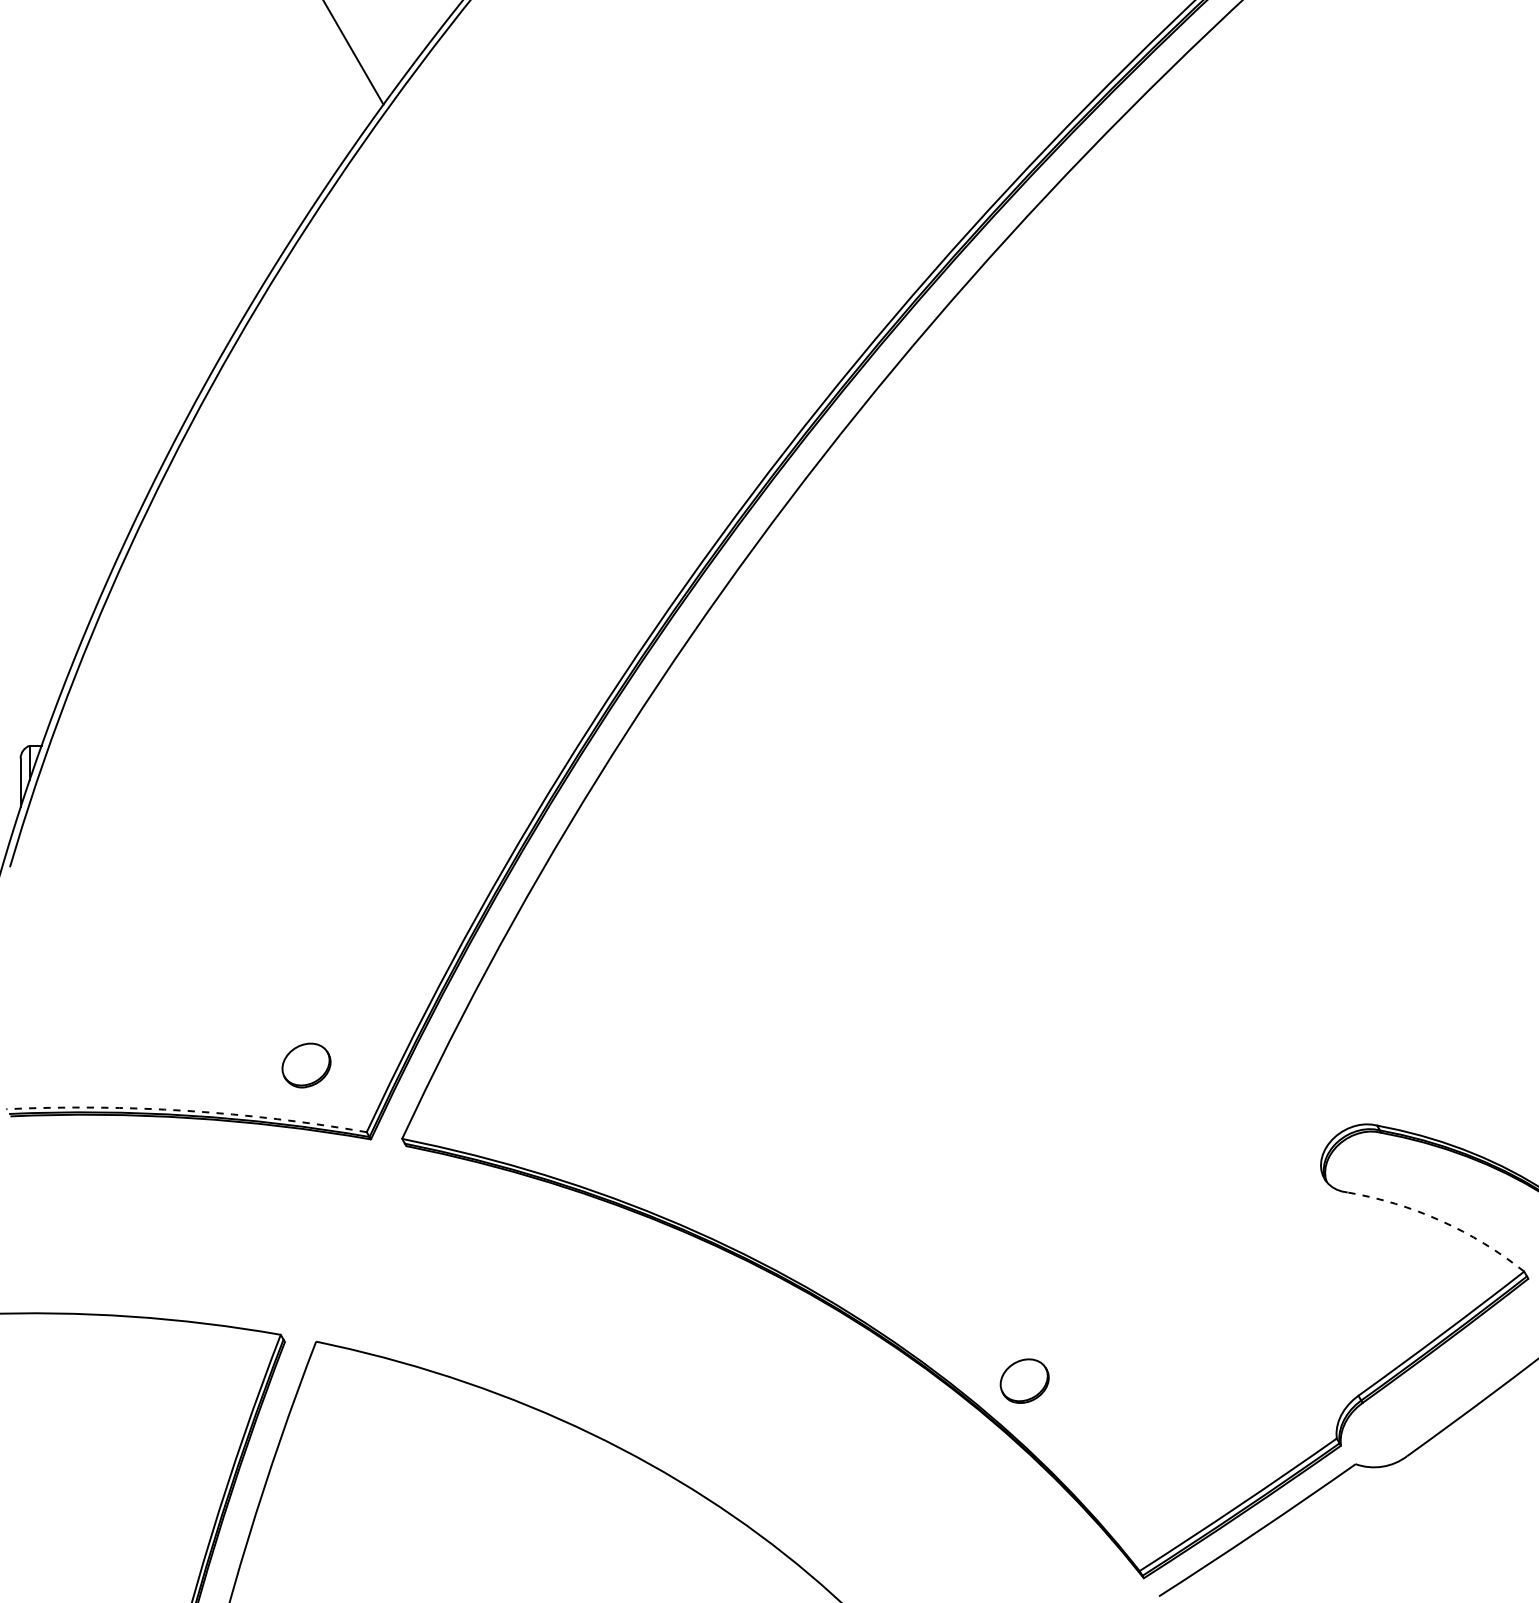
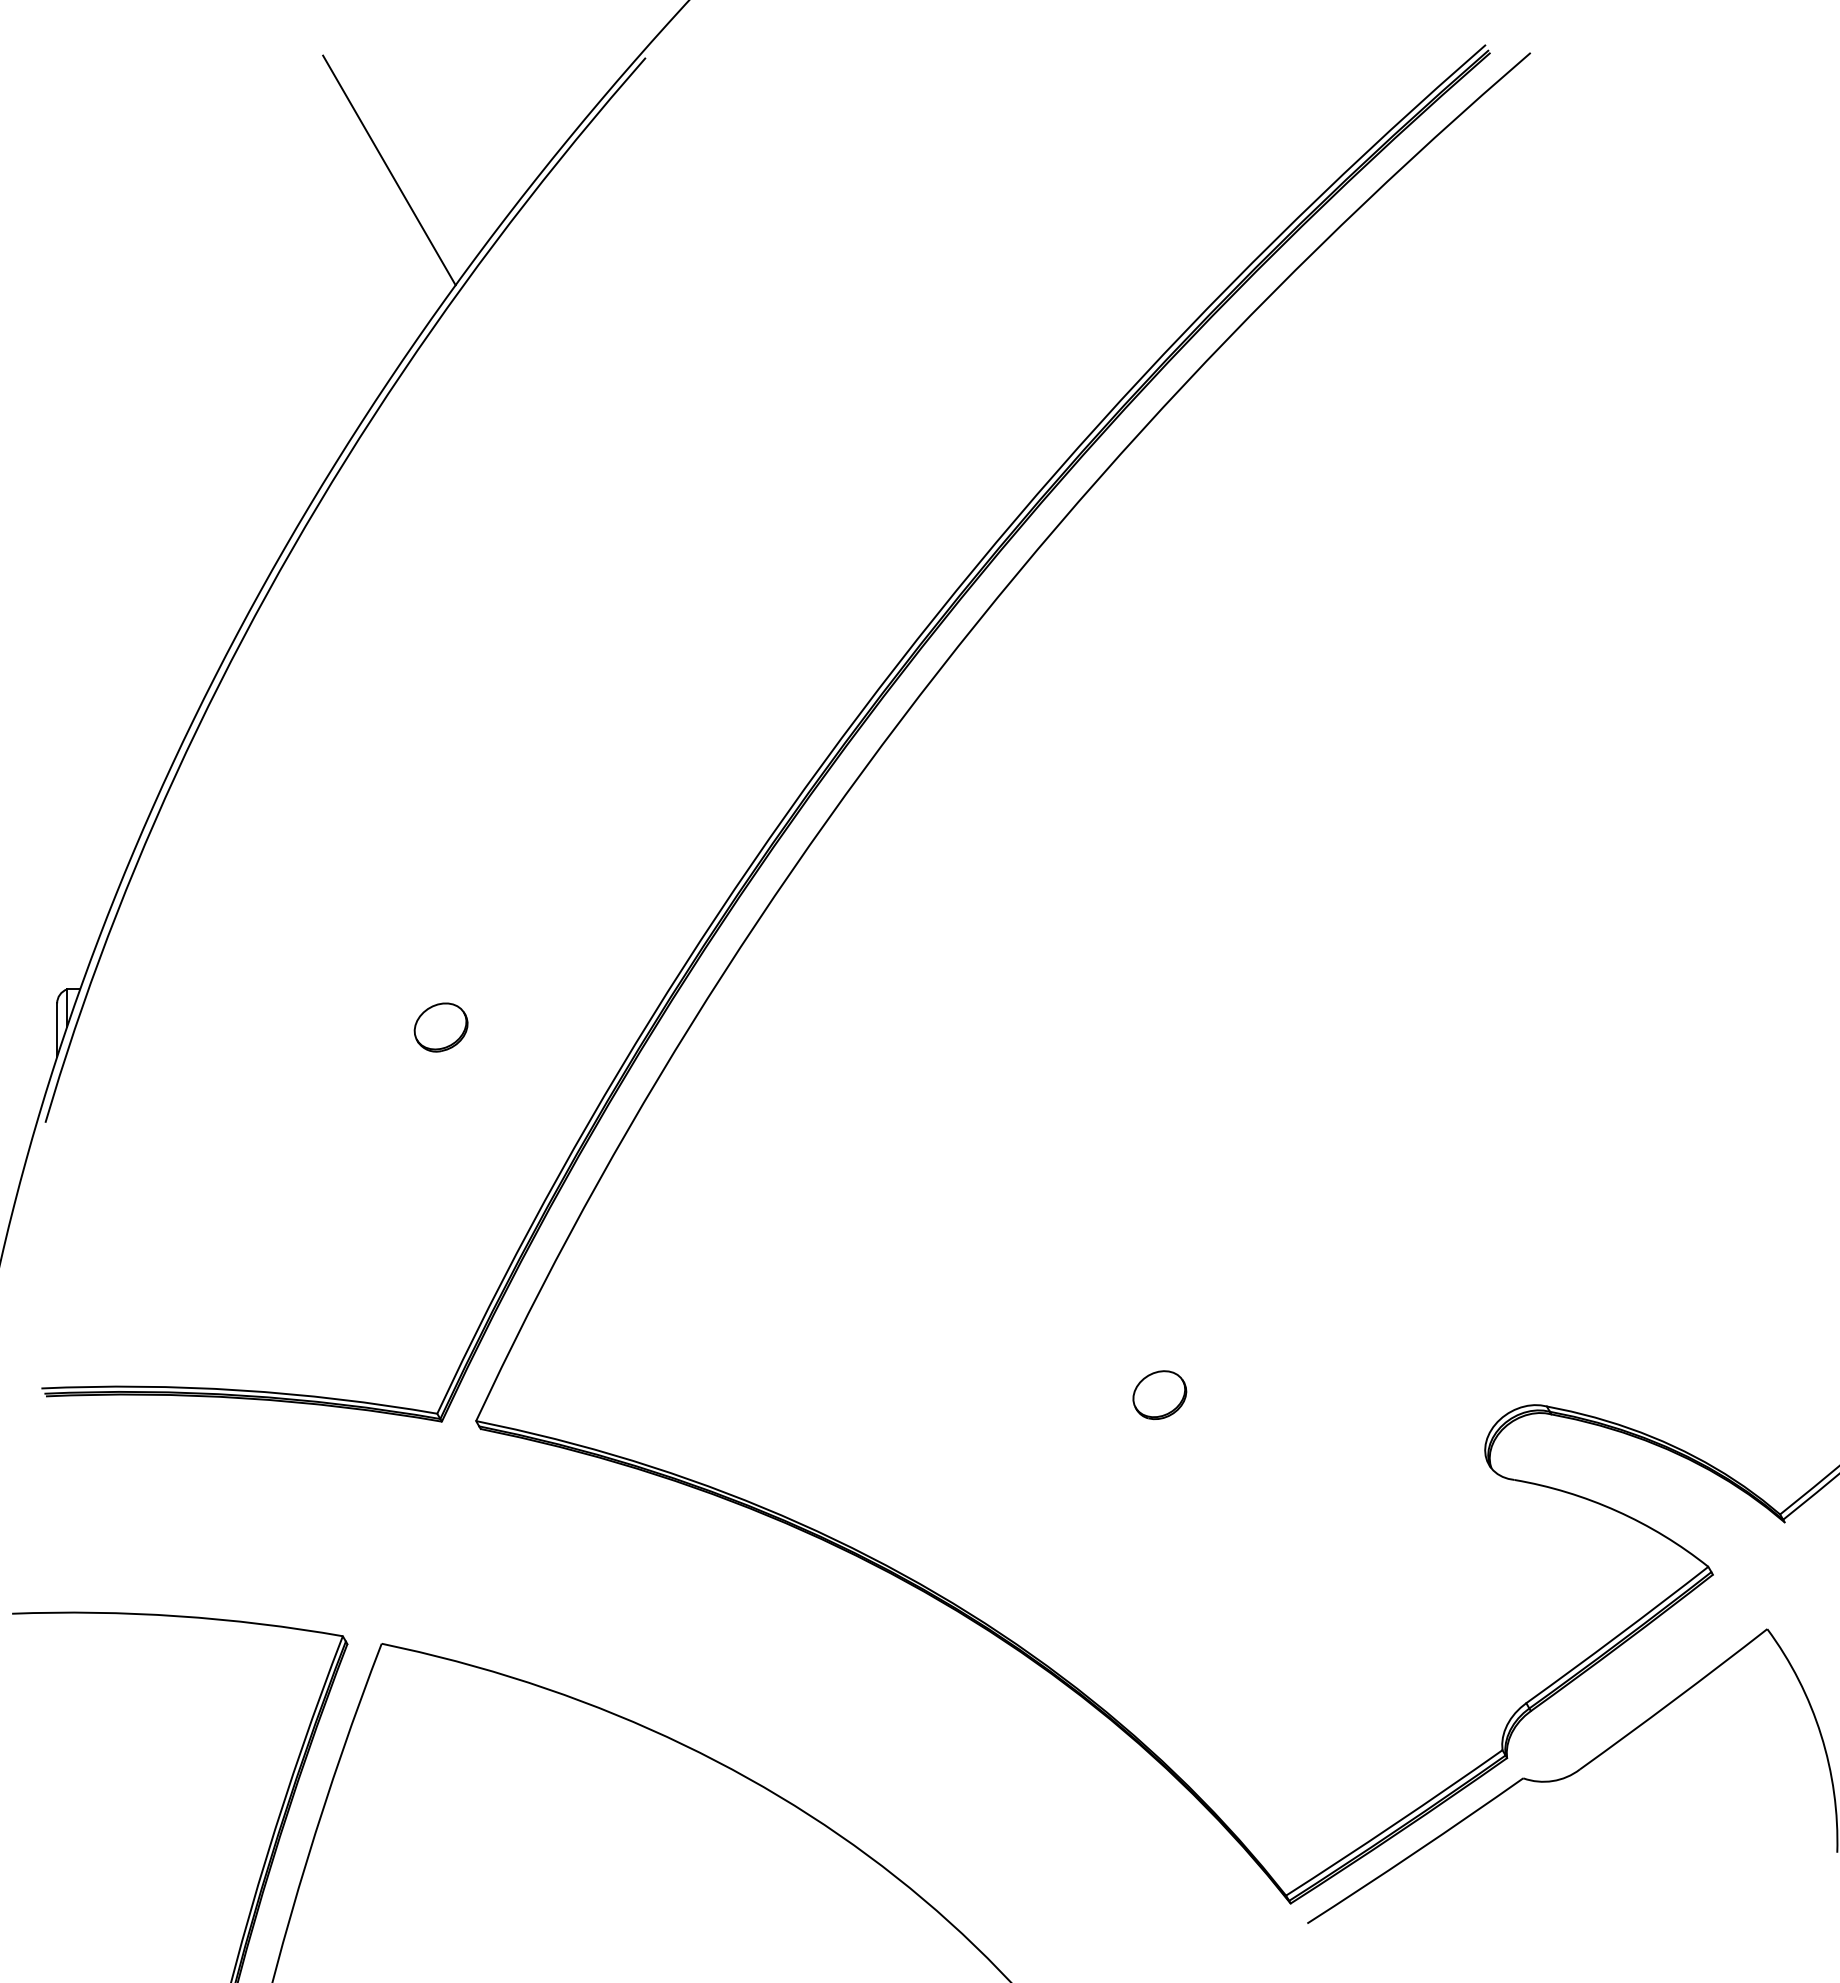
part: (305, 1065) -> (440, 1027), moved
arc: (187, 1111) -> (240, 1390), dashed -> solid
arc: (1440, 1221) -> (1616, 1511), dashed -> solid
part: (1024, 1380) -> (1159, 1394), moved

